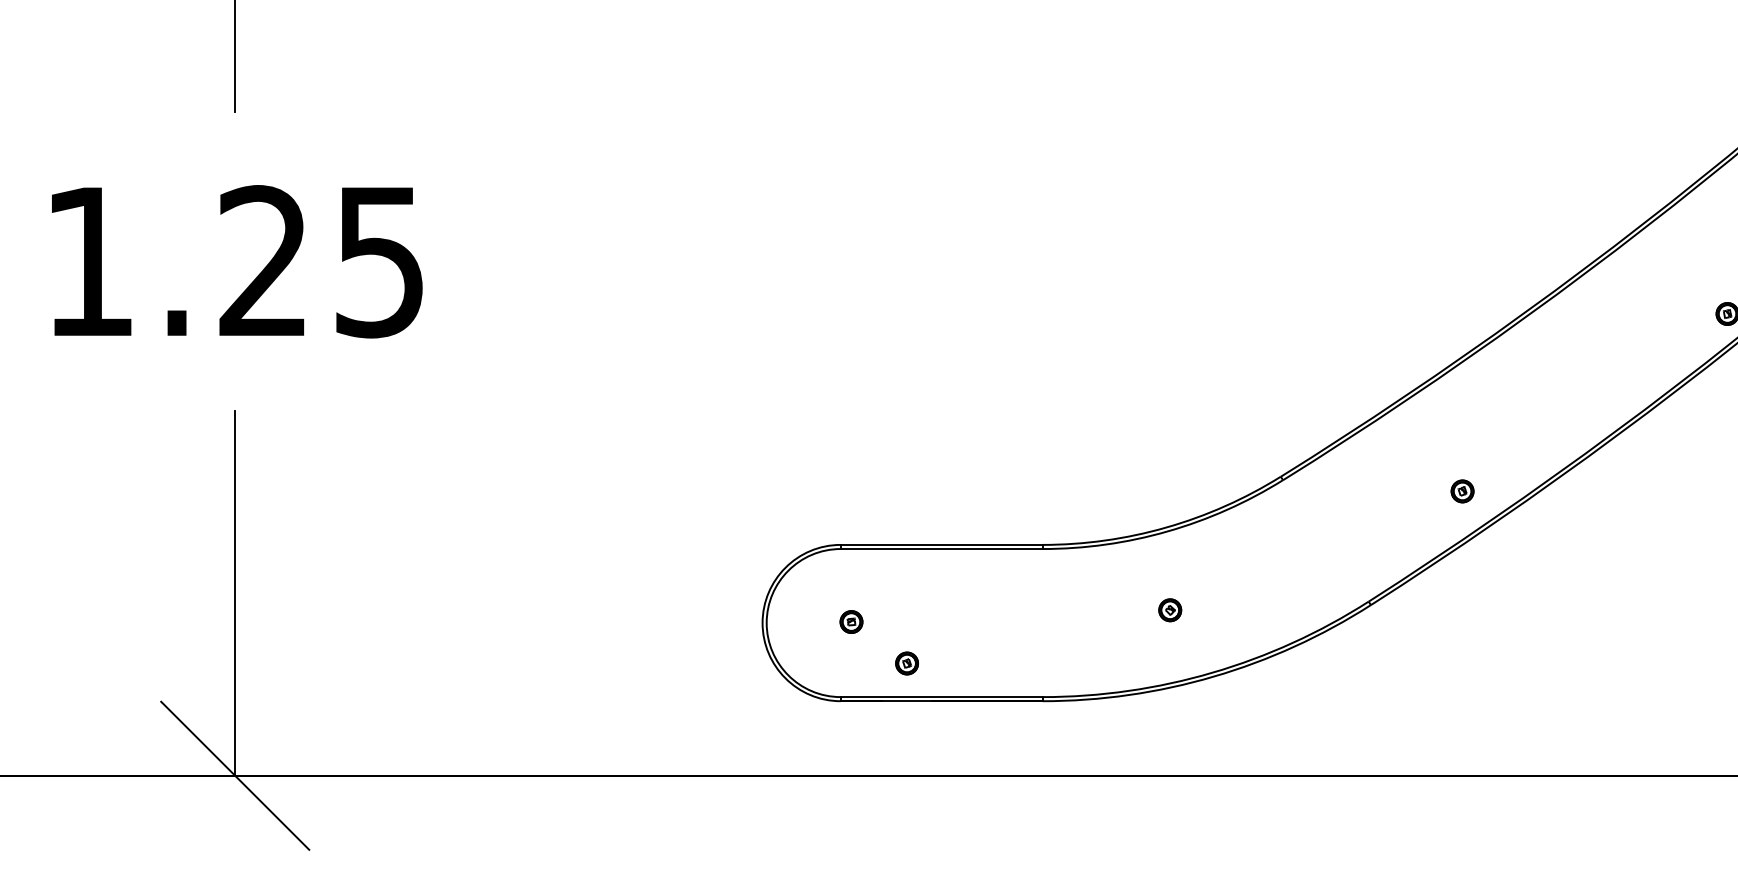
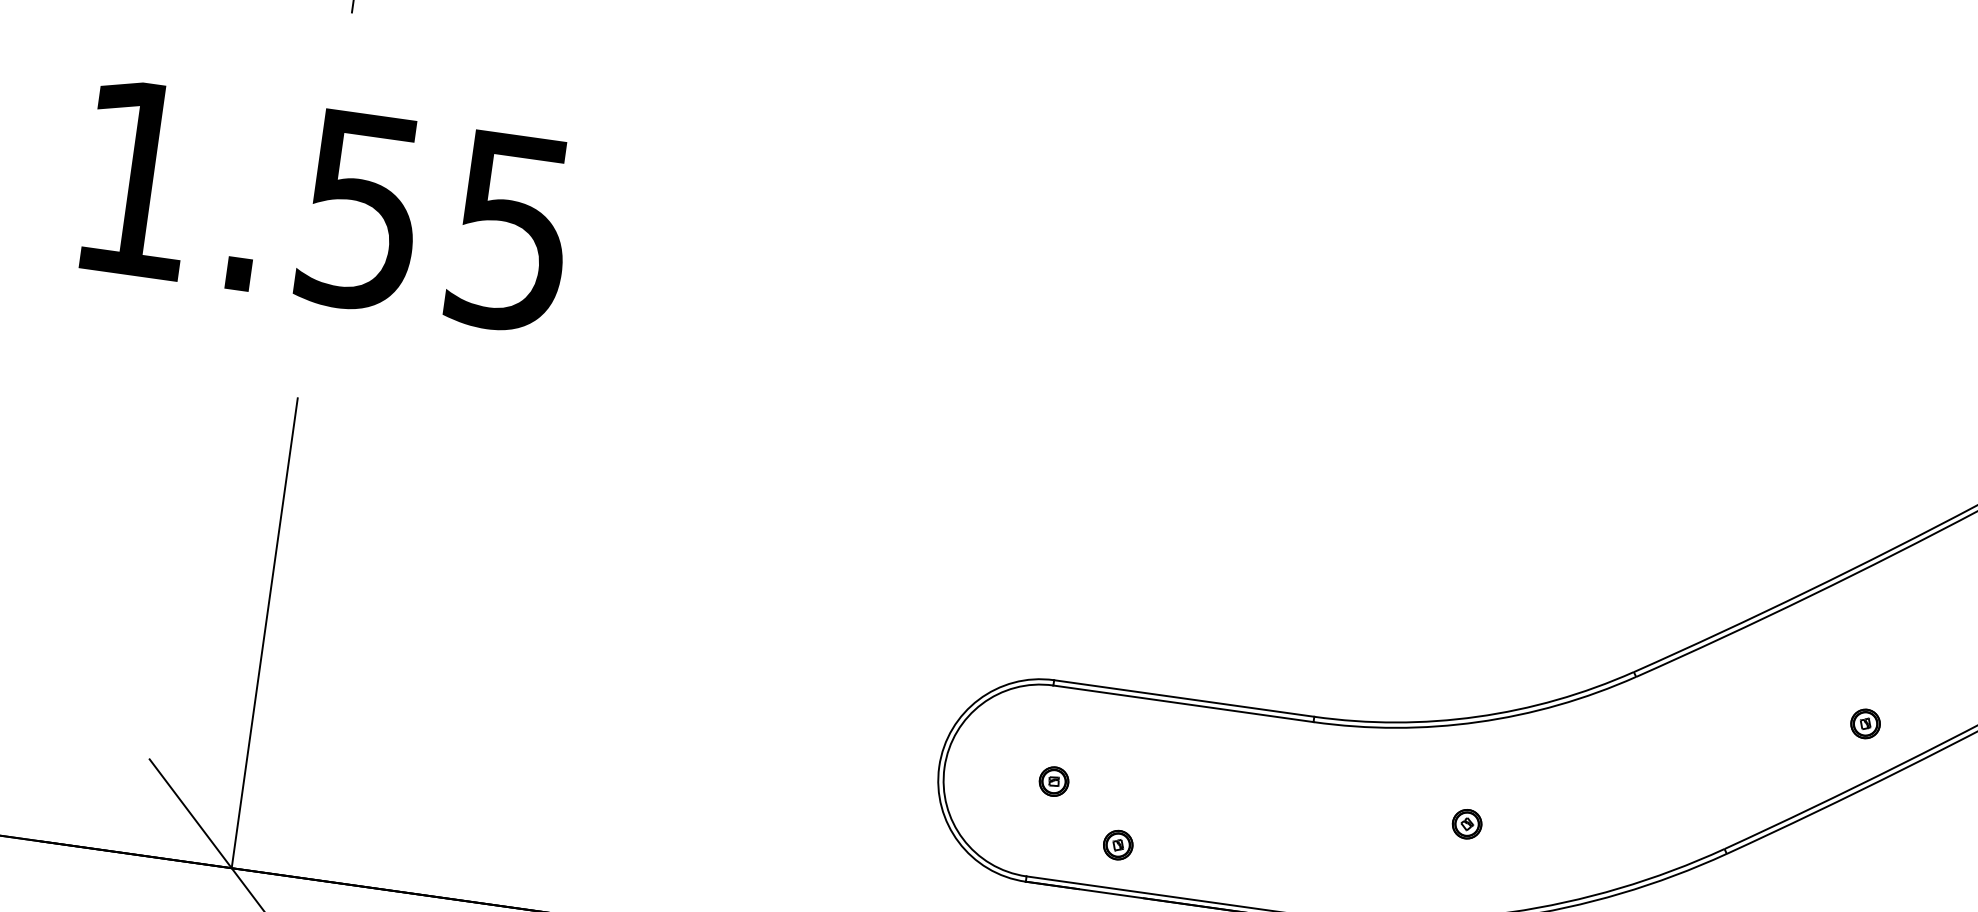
text: (262, 261) -> (360, 210), 1.25 -> 1.55

